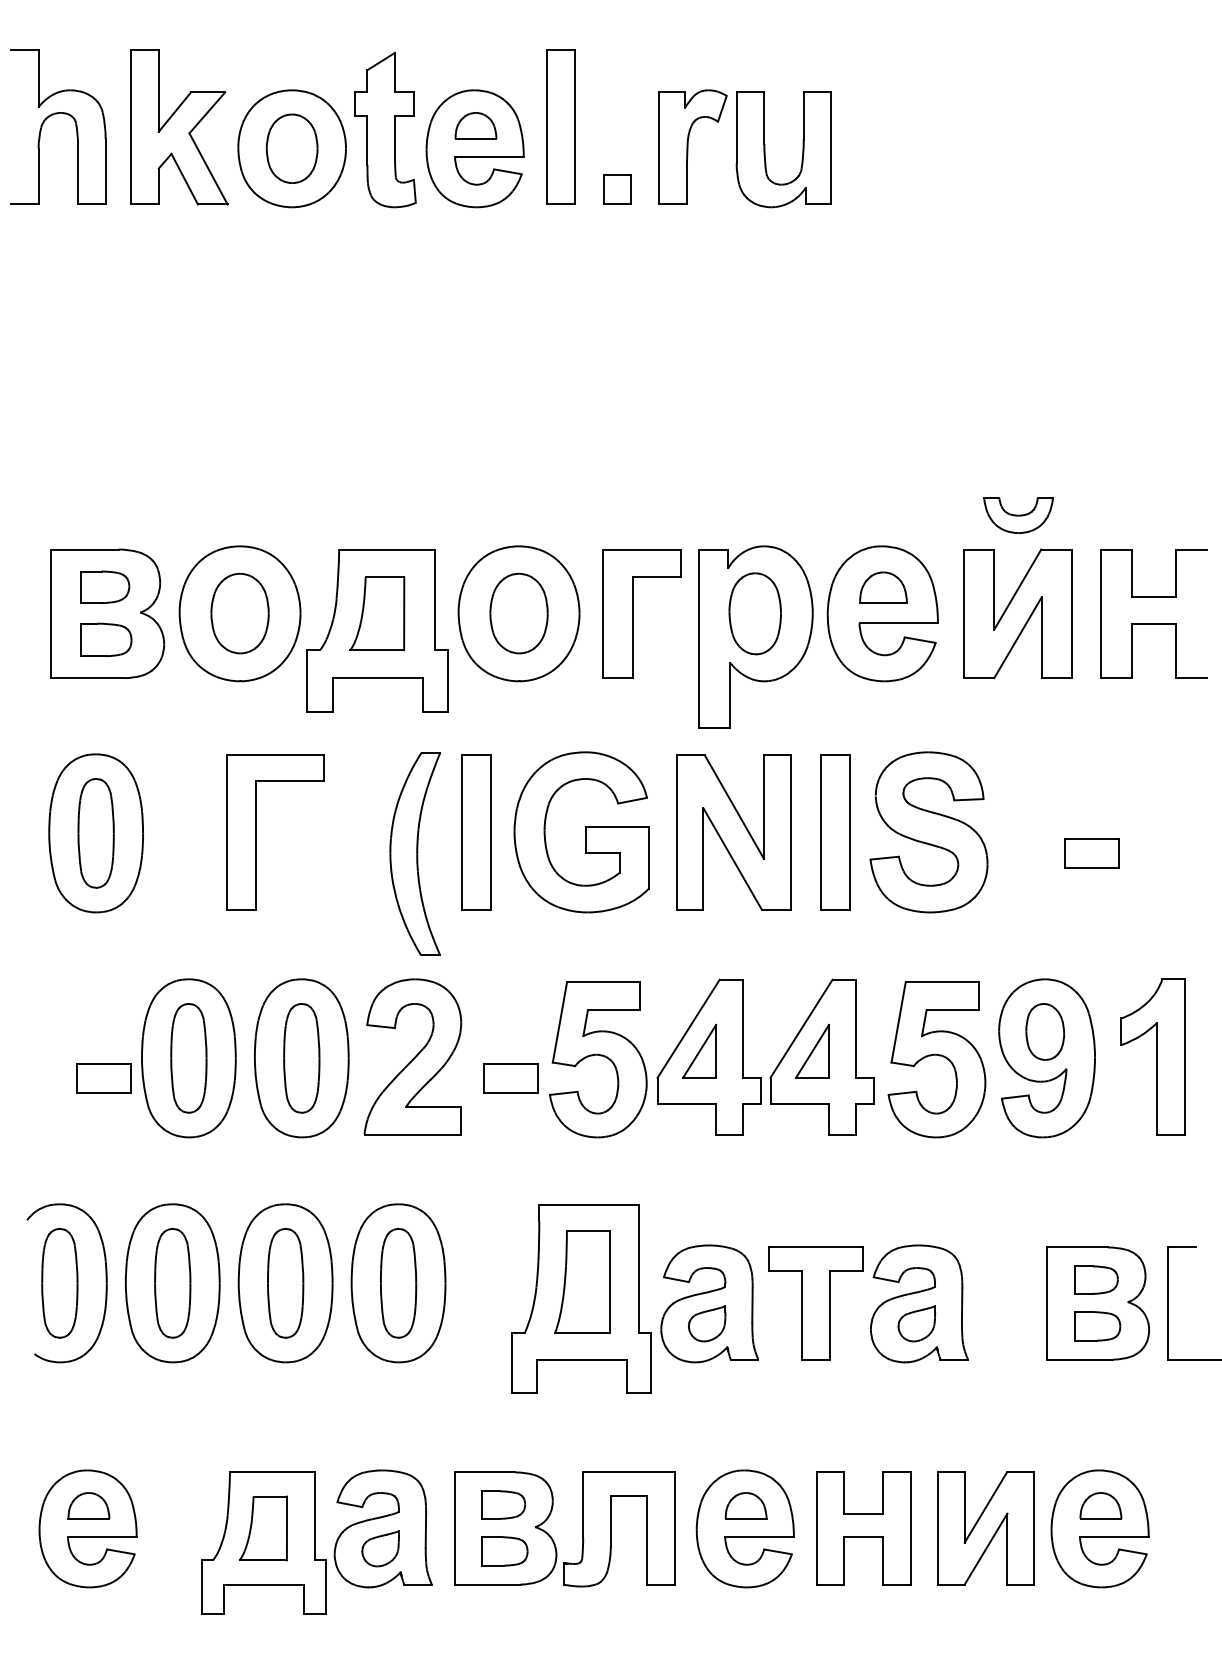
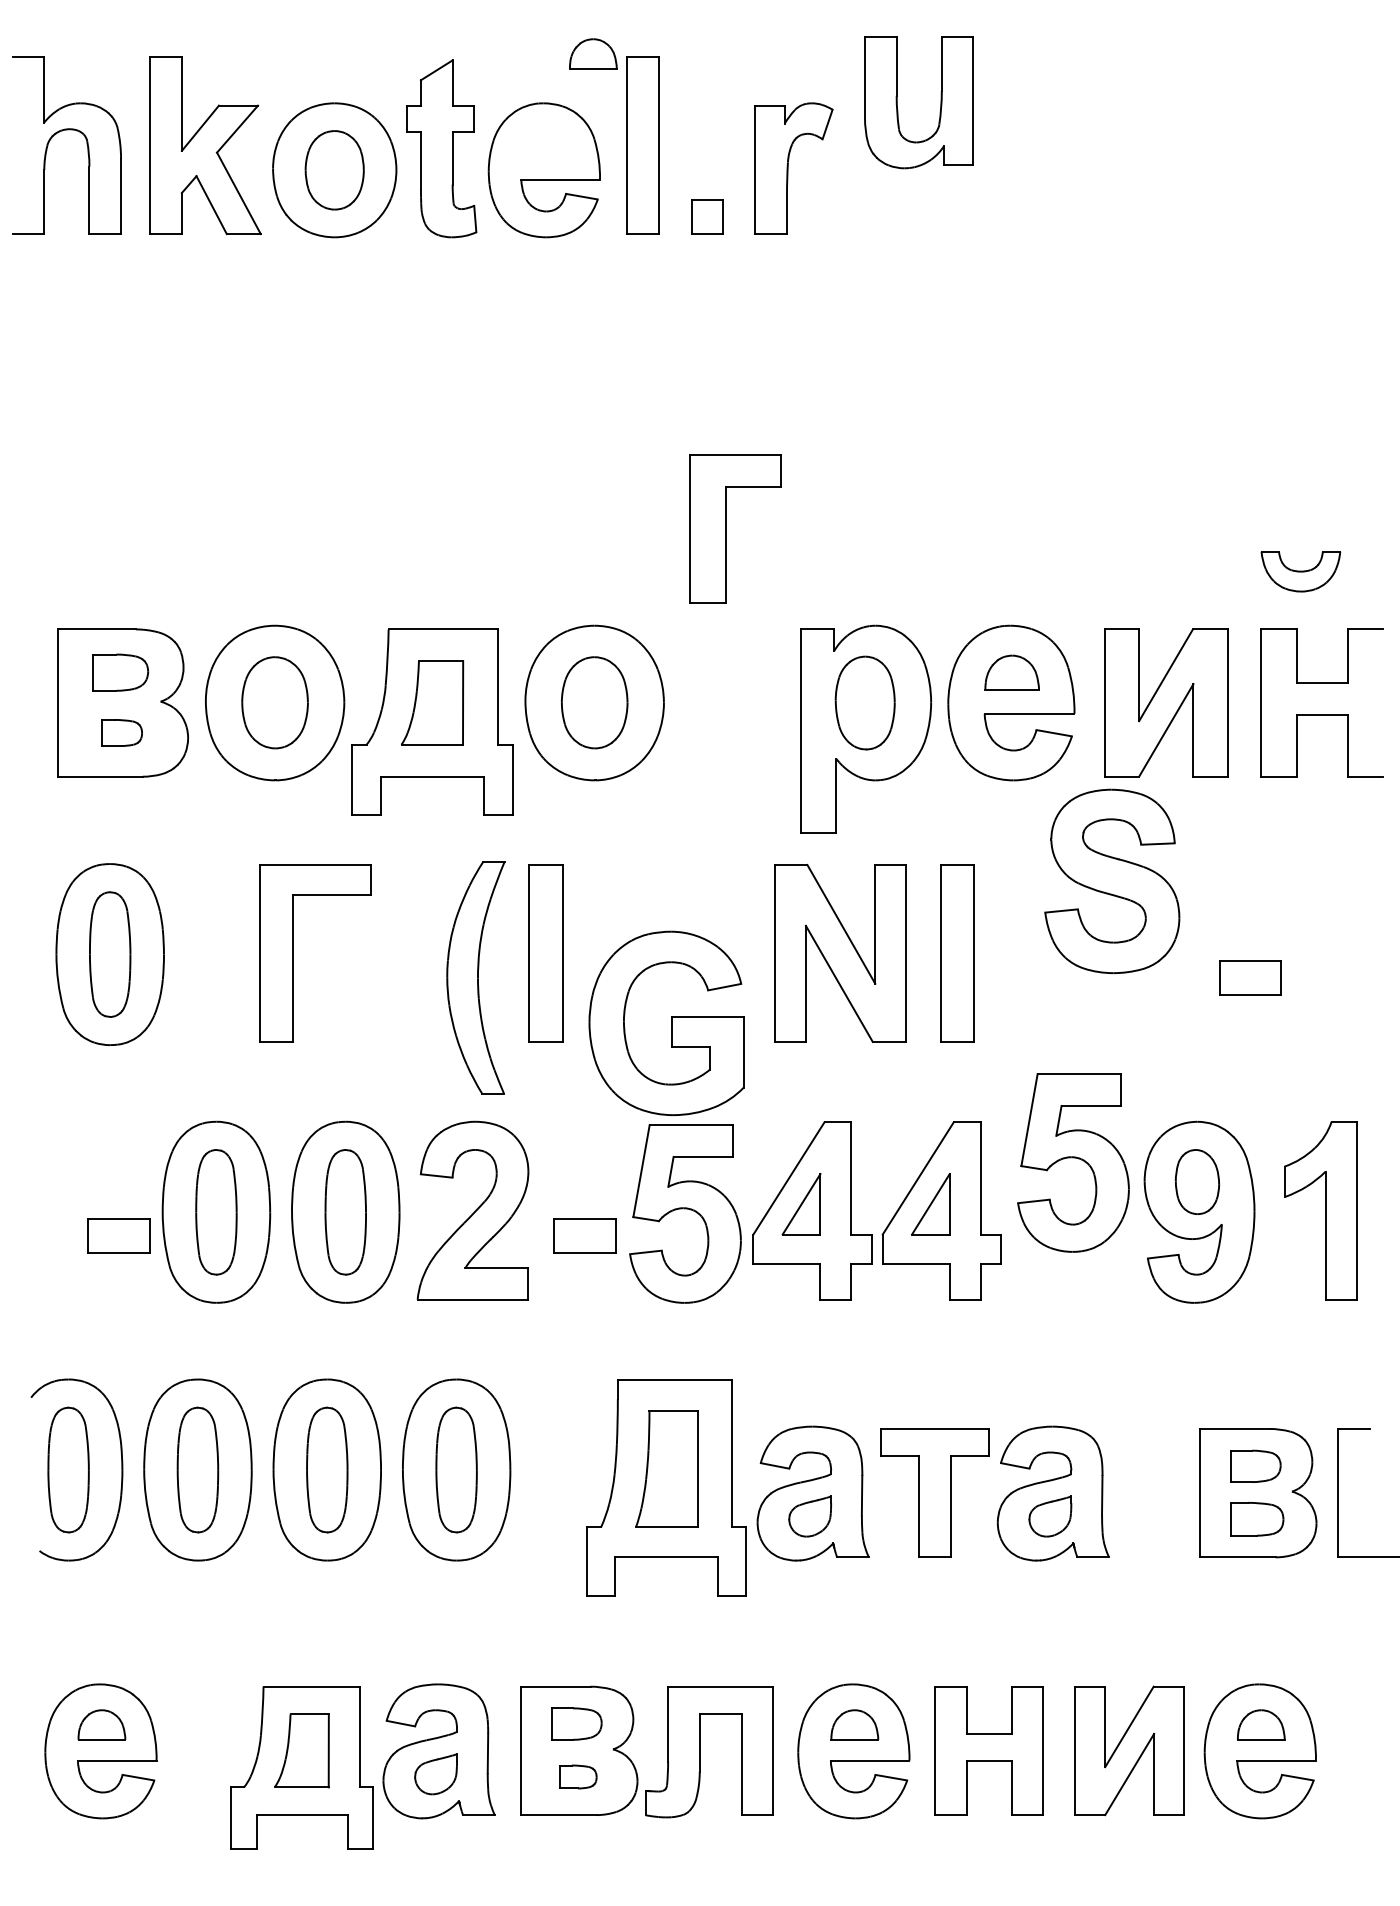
part: (476, 125) -> (593, 53), moved
part: (765, 149) -> (897, 102), moved
part: (1018, 515) -> (1300, 571), moved
part: (634, 613) -> (726, 528), moved
part: (106, 639) -> (121, 732), size x0.7
part: (581, 831) -> (666, 1022), moved
part: (929, 831) -> (1112, 880), moved
part: (937, 1059) -> (1073, 1162), moved
part: (504, 1550) -> (578, 1776), size x0.7

